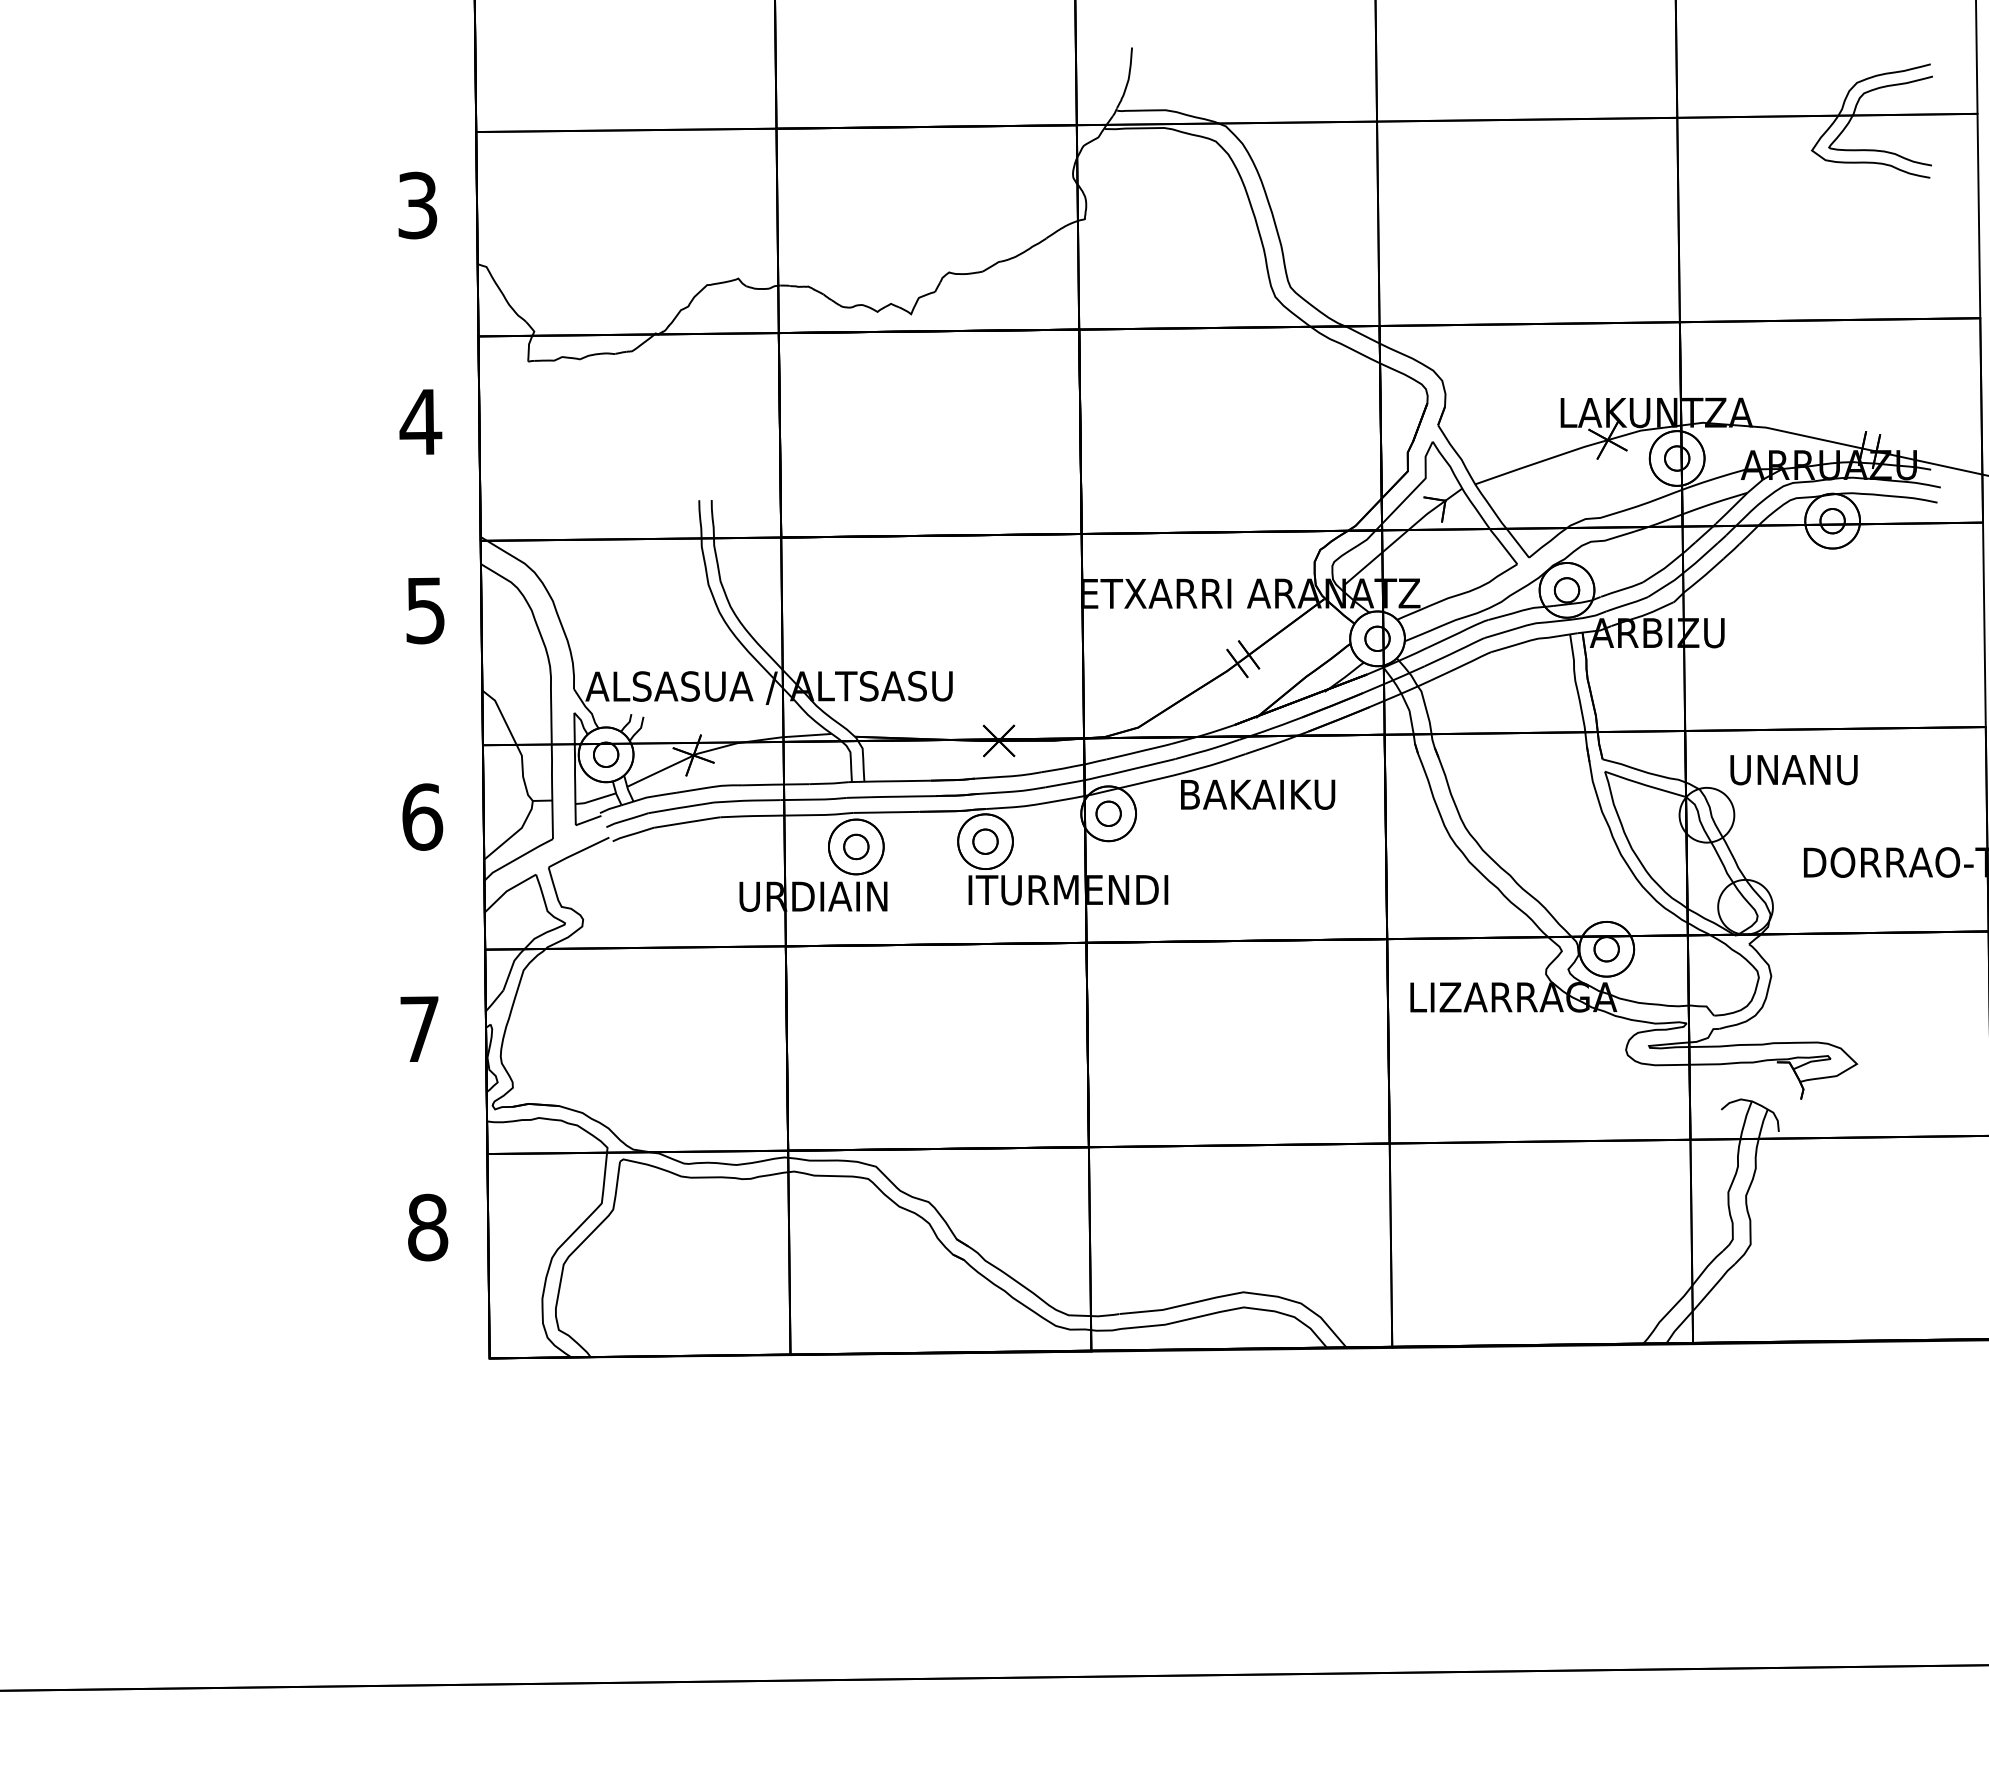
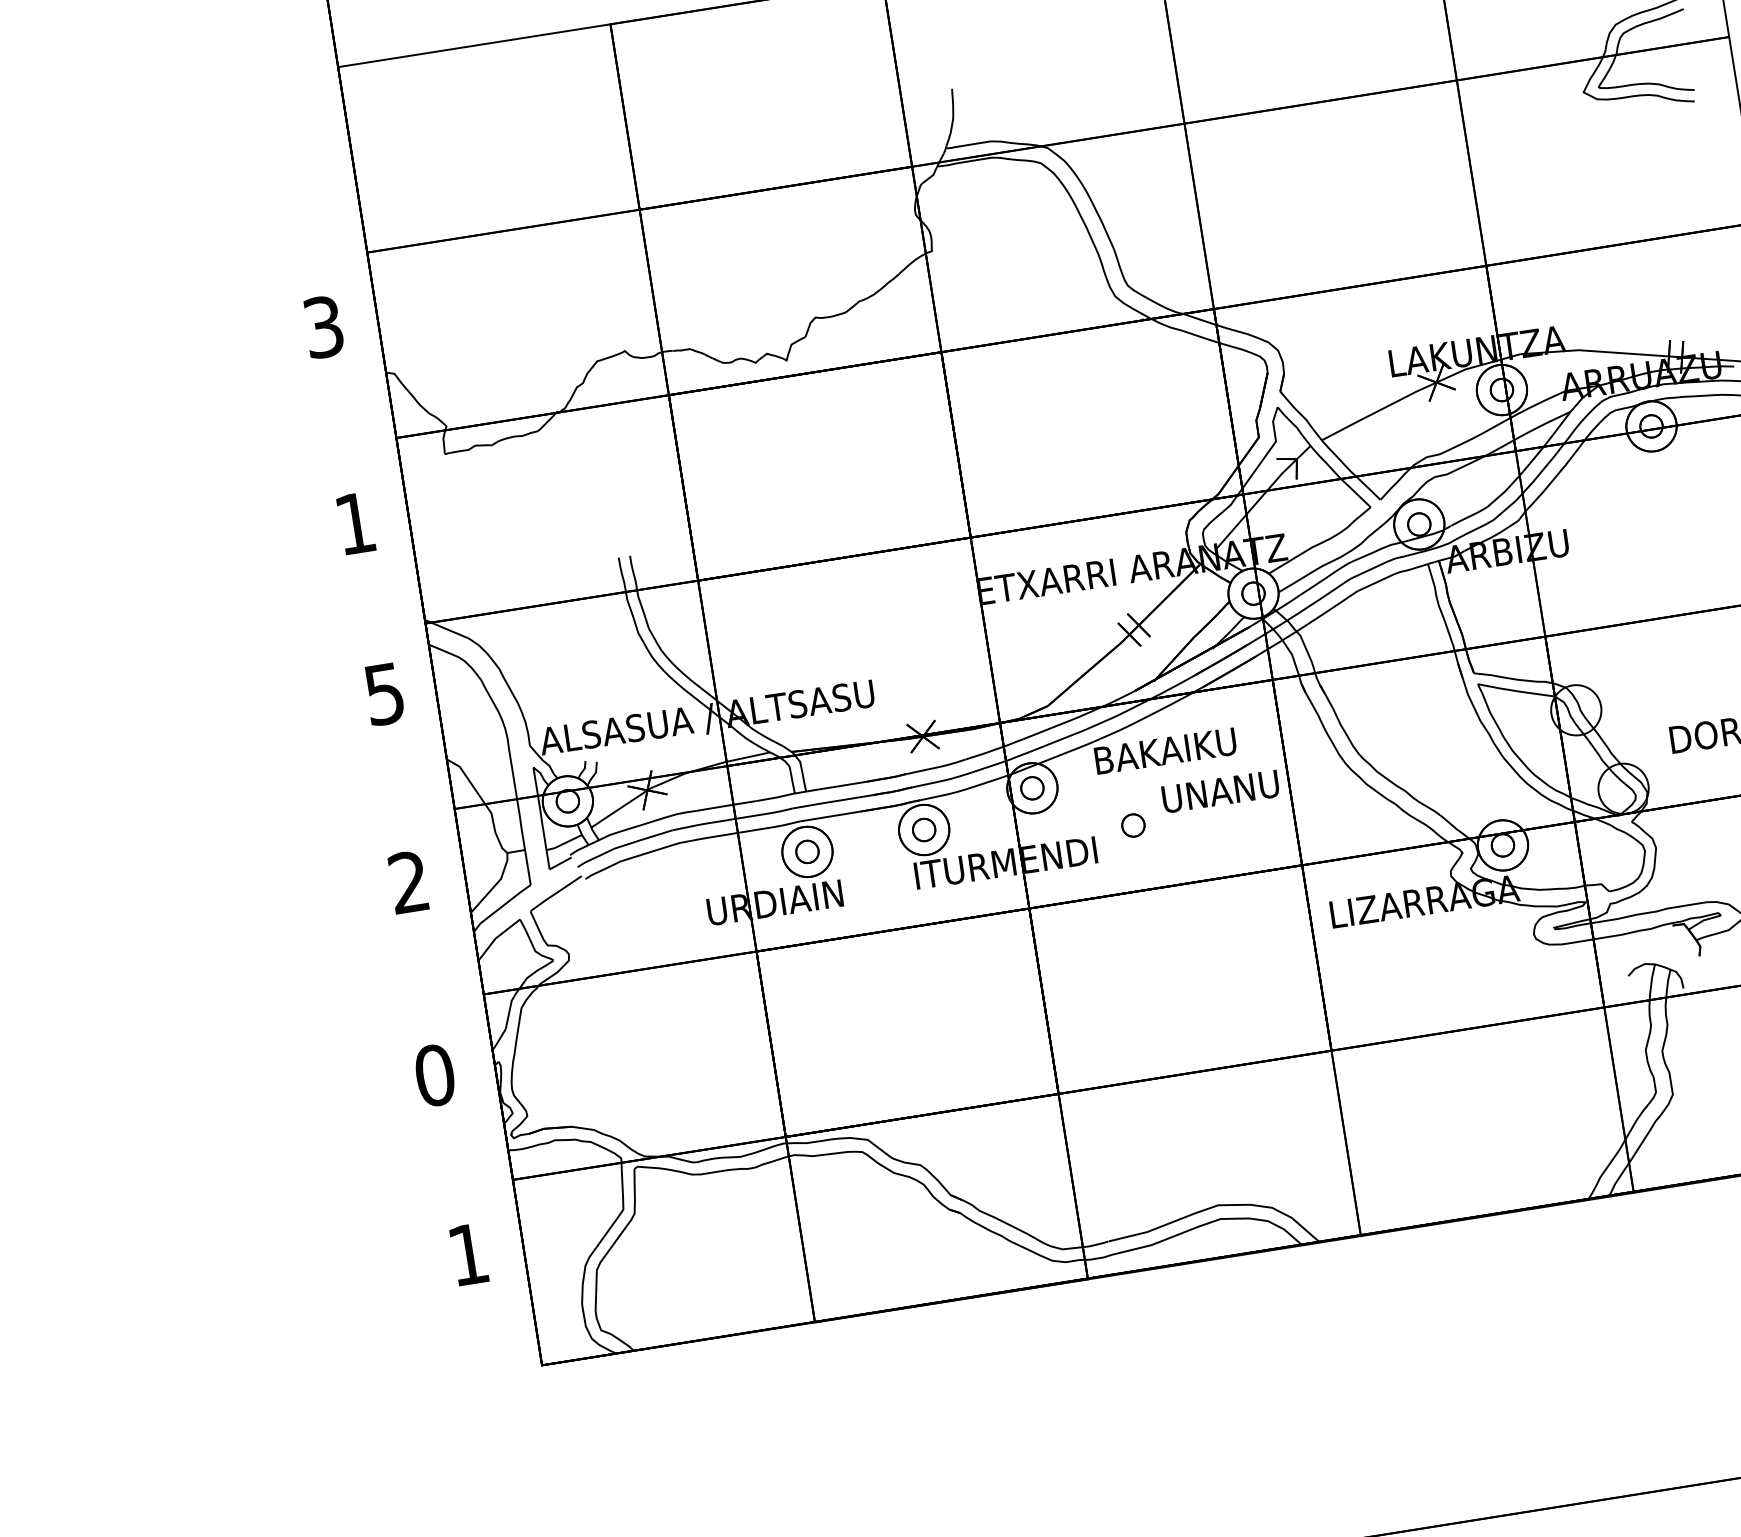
text: (420, 421) -> (354, 523), 4 -> 1
text: (1793, 770) -> (1220, 792), moved
text: (422, 816) -> (409, 881), 6 -> 2
part: (1211, 869) -> (1133, 825), added
text: (419, 1029) -> (434, 1075), 7 -> 0
text: (428, 1227) -> (469, 1254), 8 -> 1

